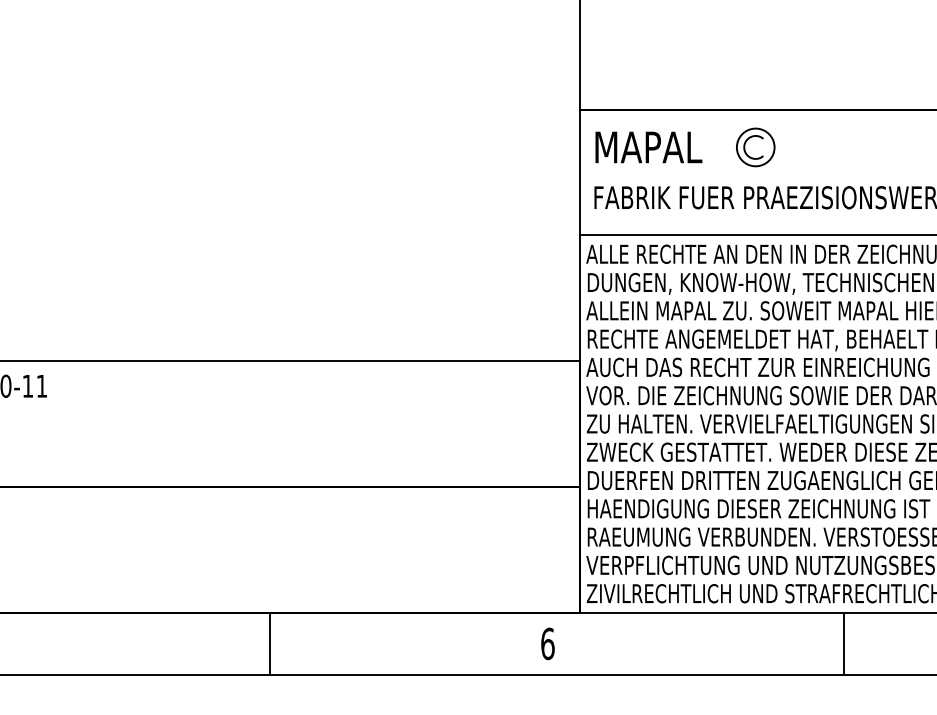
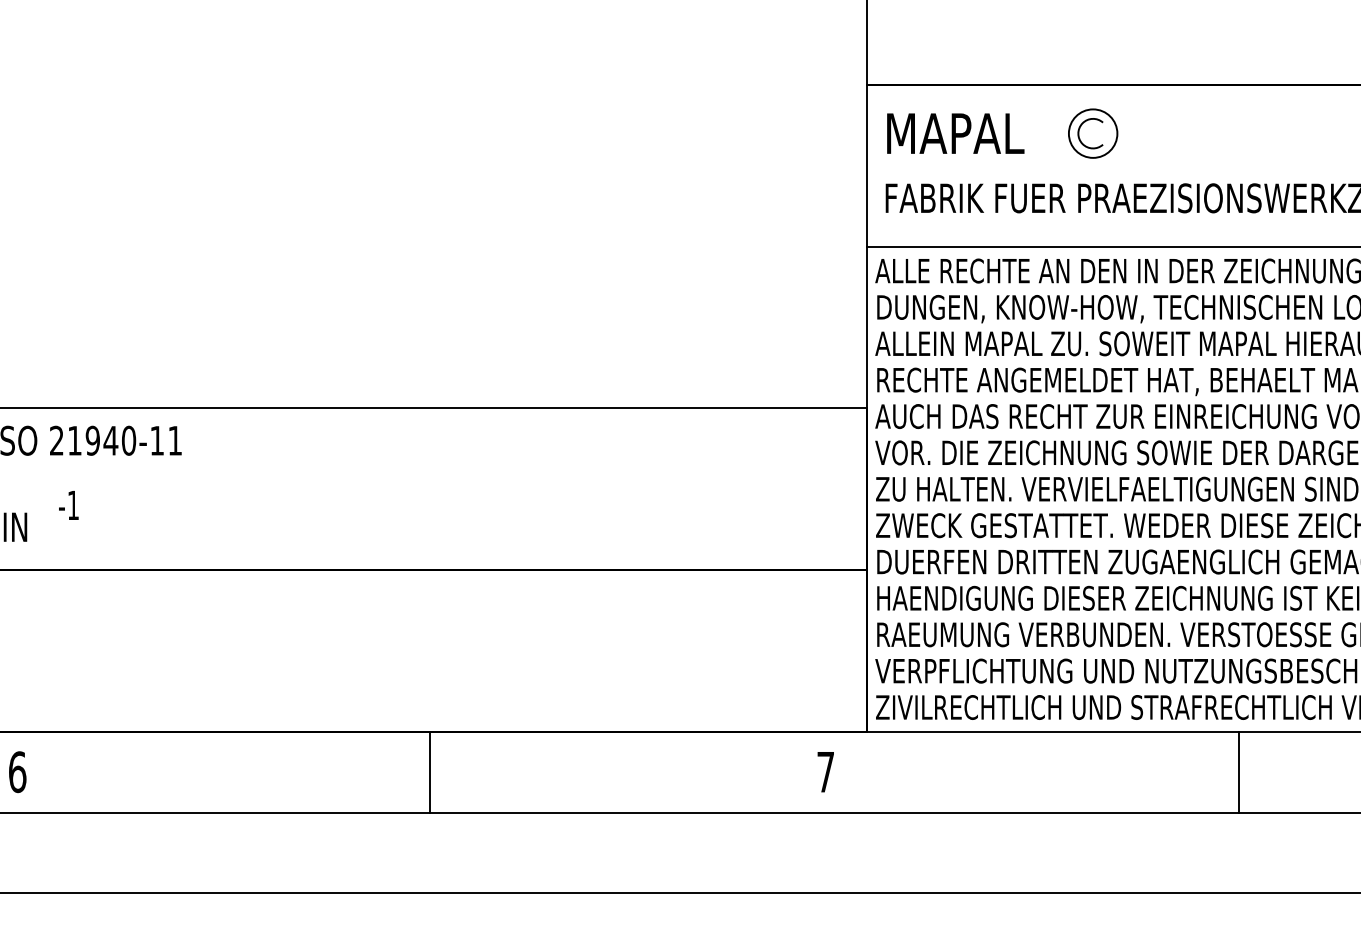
line: (270, 643) -> (430, 771), moved
line: (843, 643) -> (1238, 771), moved
text: (547, 644) -> (825, 772), 6 -> 7

